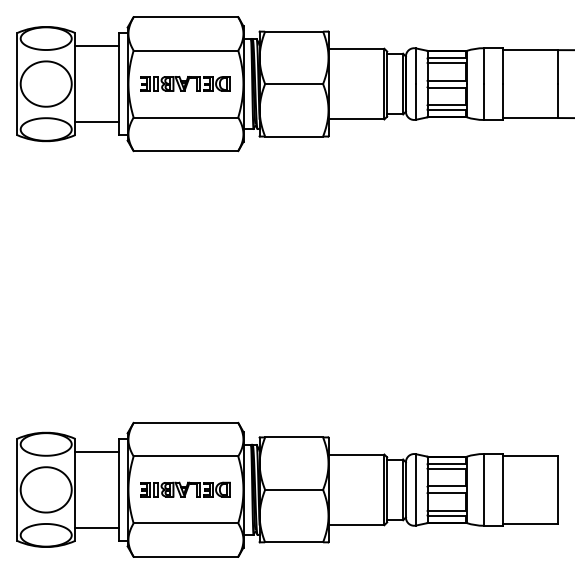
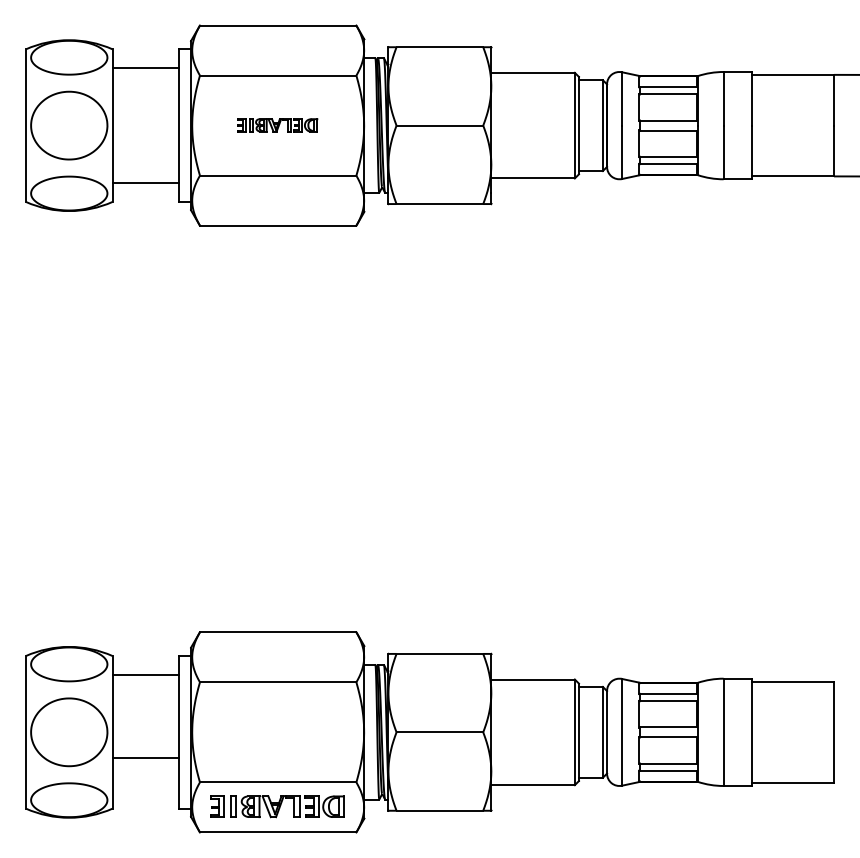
part: (185, 83) -> (277, 124), size x0.6
part: (185, 489) -> (277, 806), moved
line: (97, 528) -> (145, 758), moved

